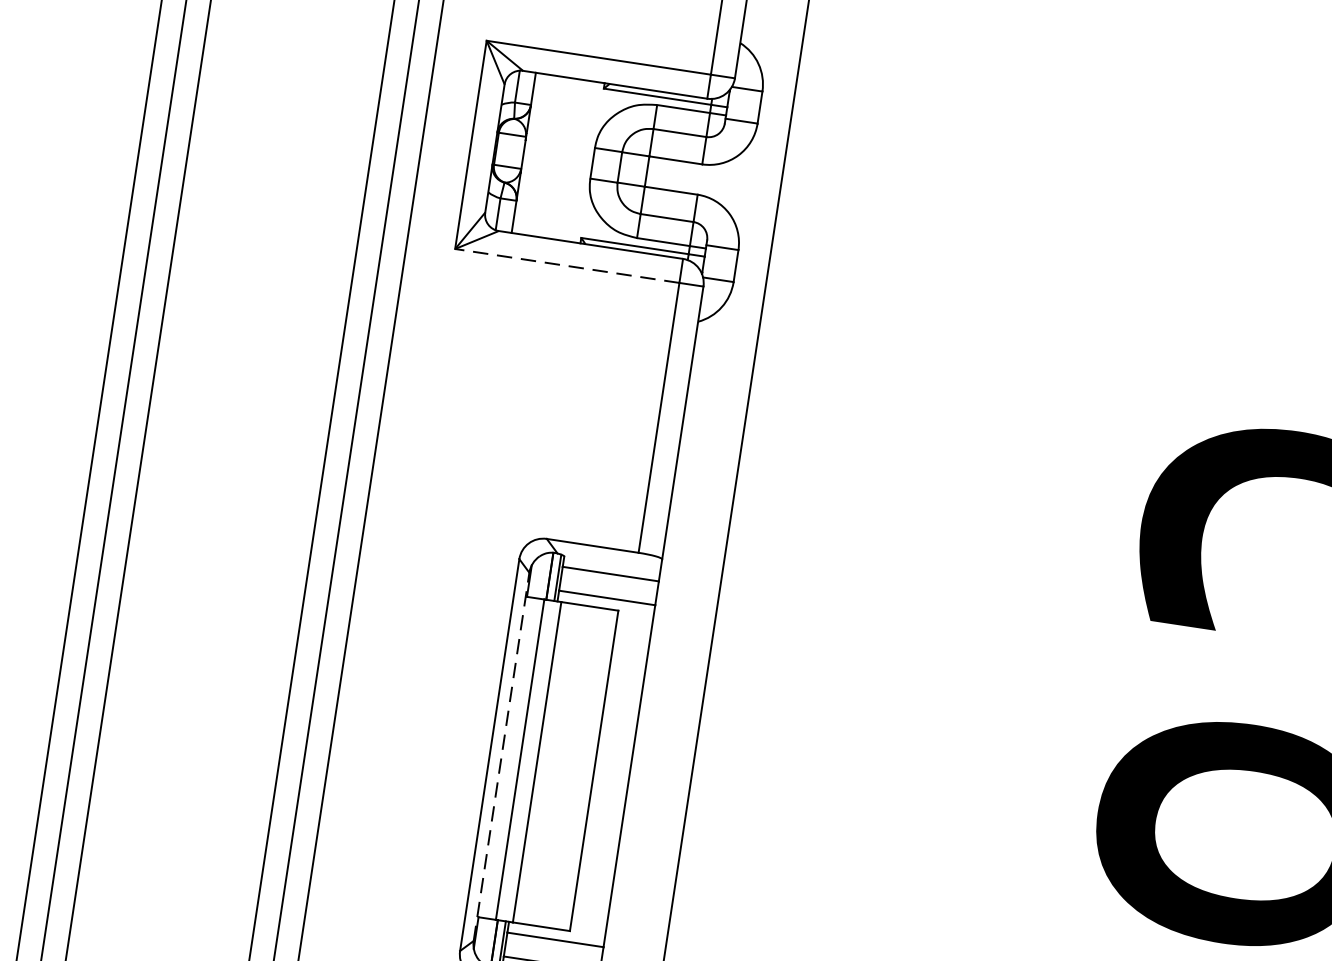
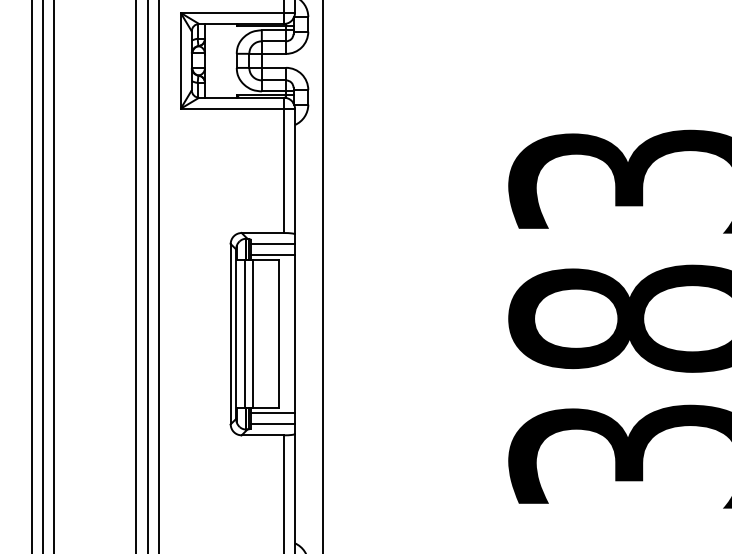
line: (567, 265) -> (232, 108), dashed -> solid
line: (502, 757) -> (236, 334), dashed -> solid

